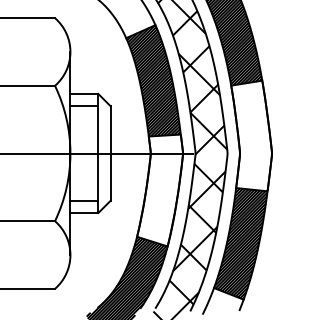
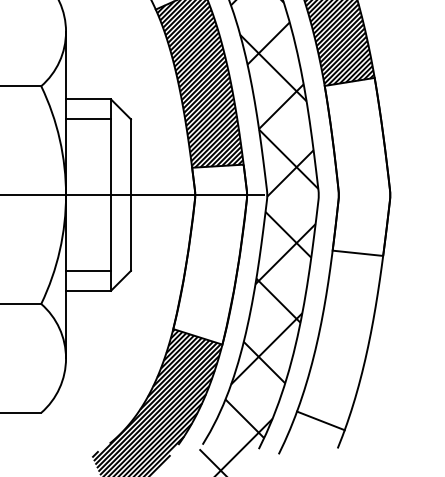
hatch: (240, 243) -> (339, 339), removed

